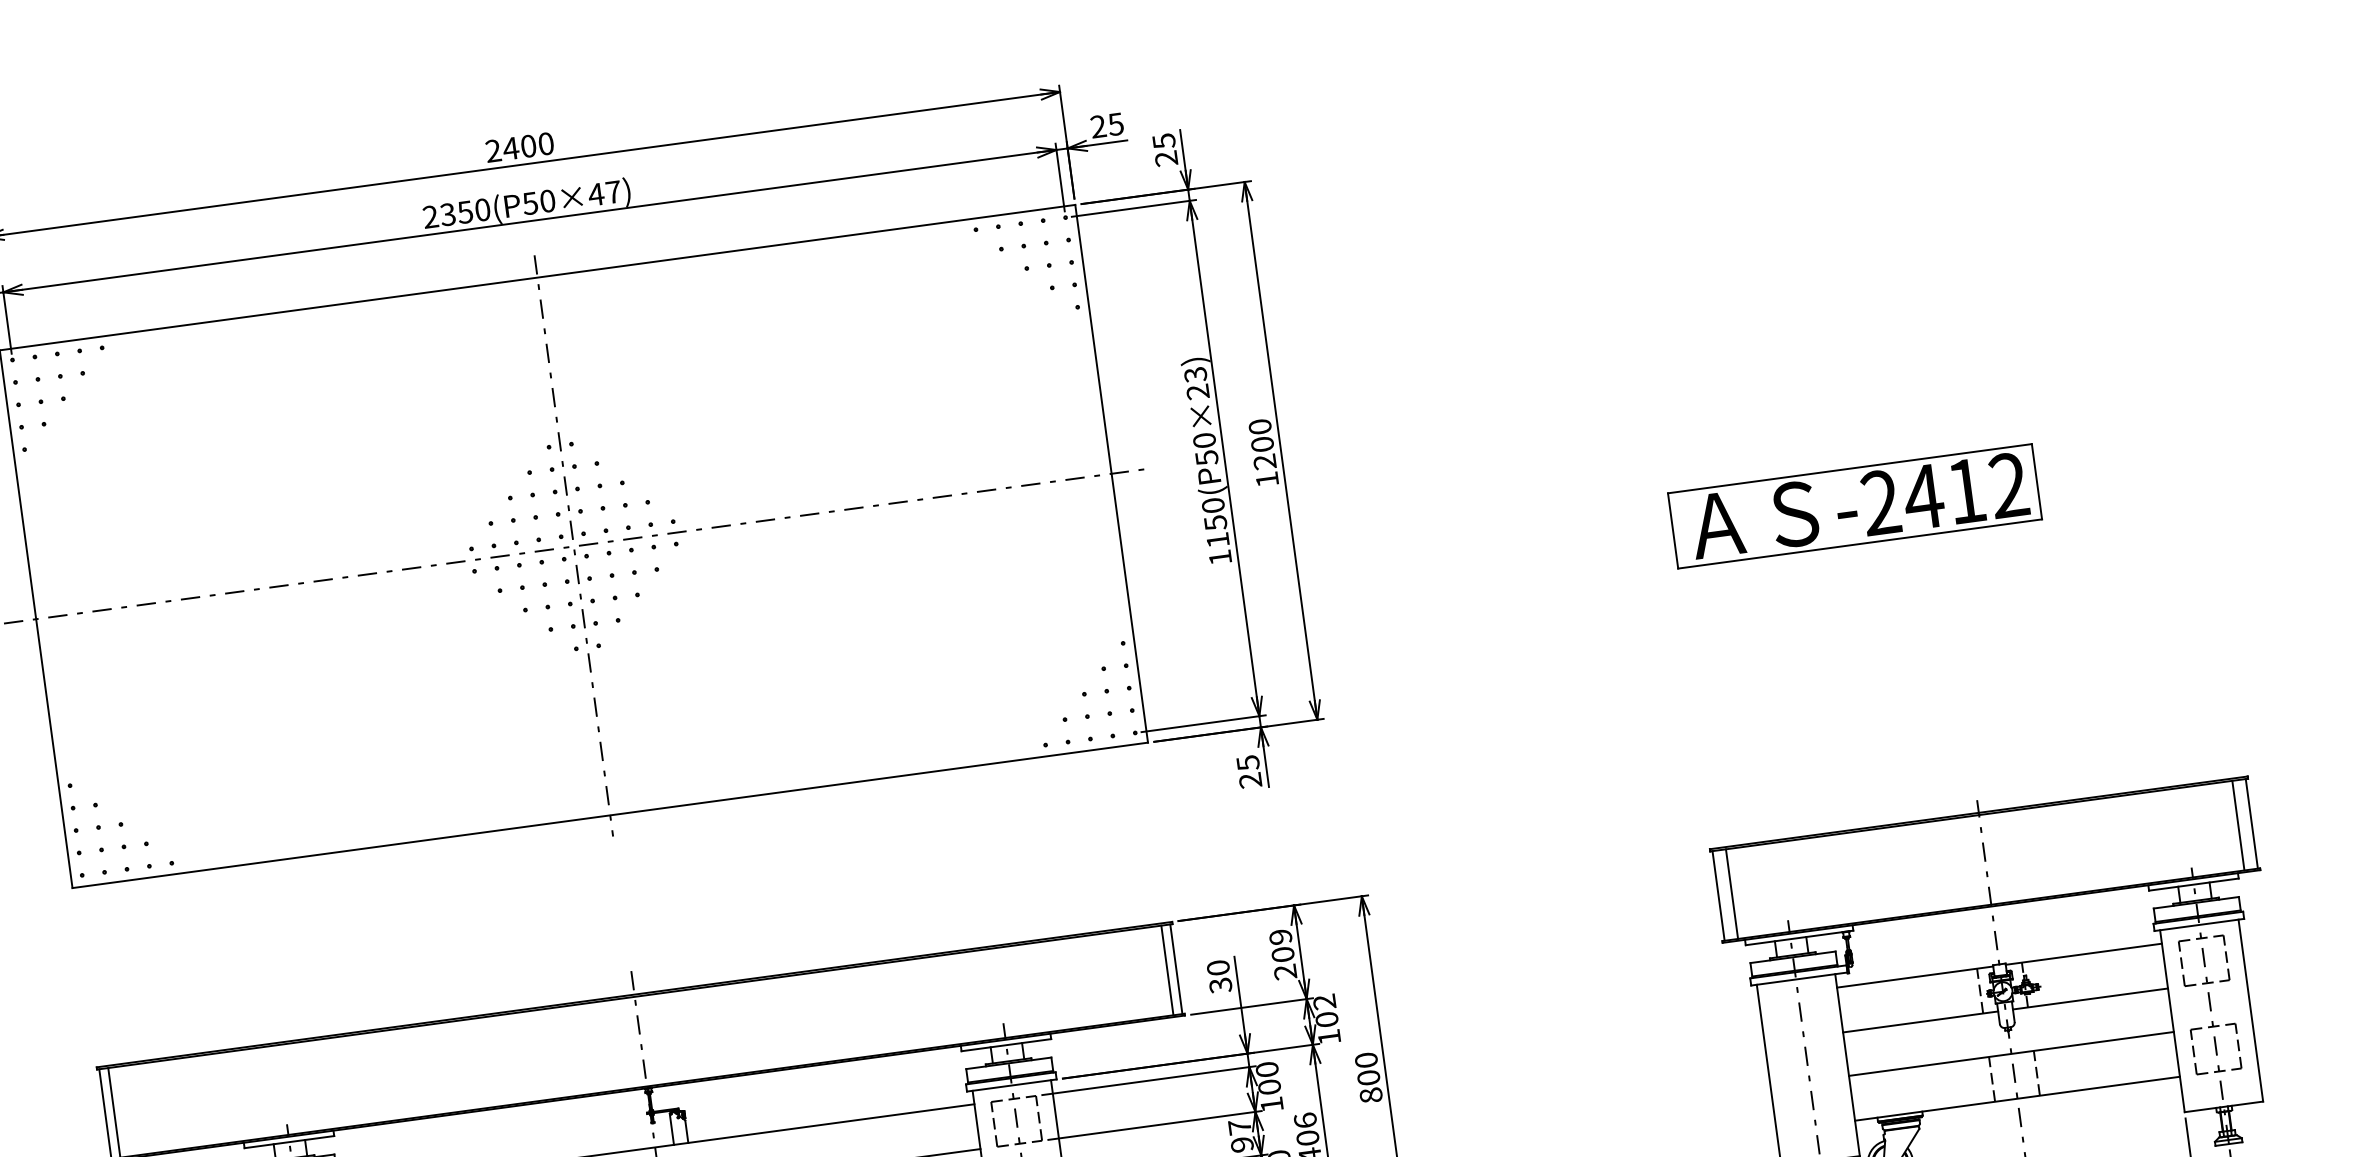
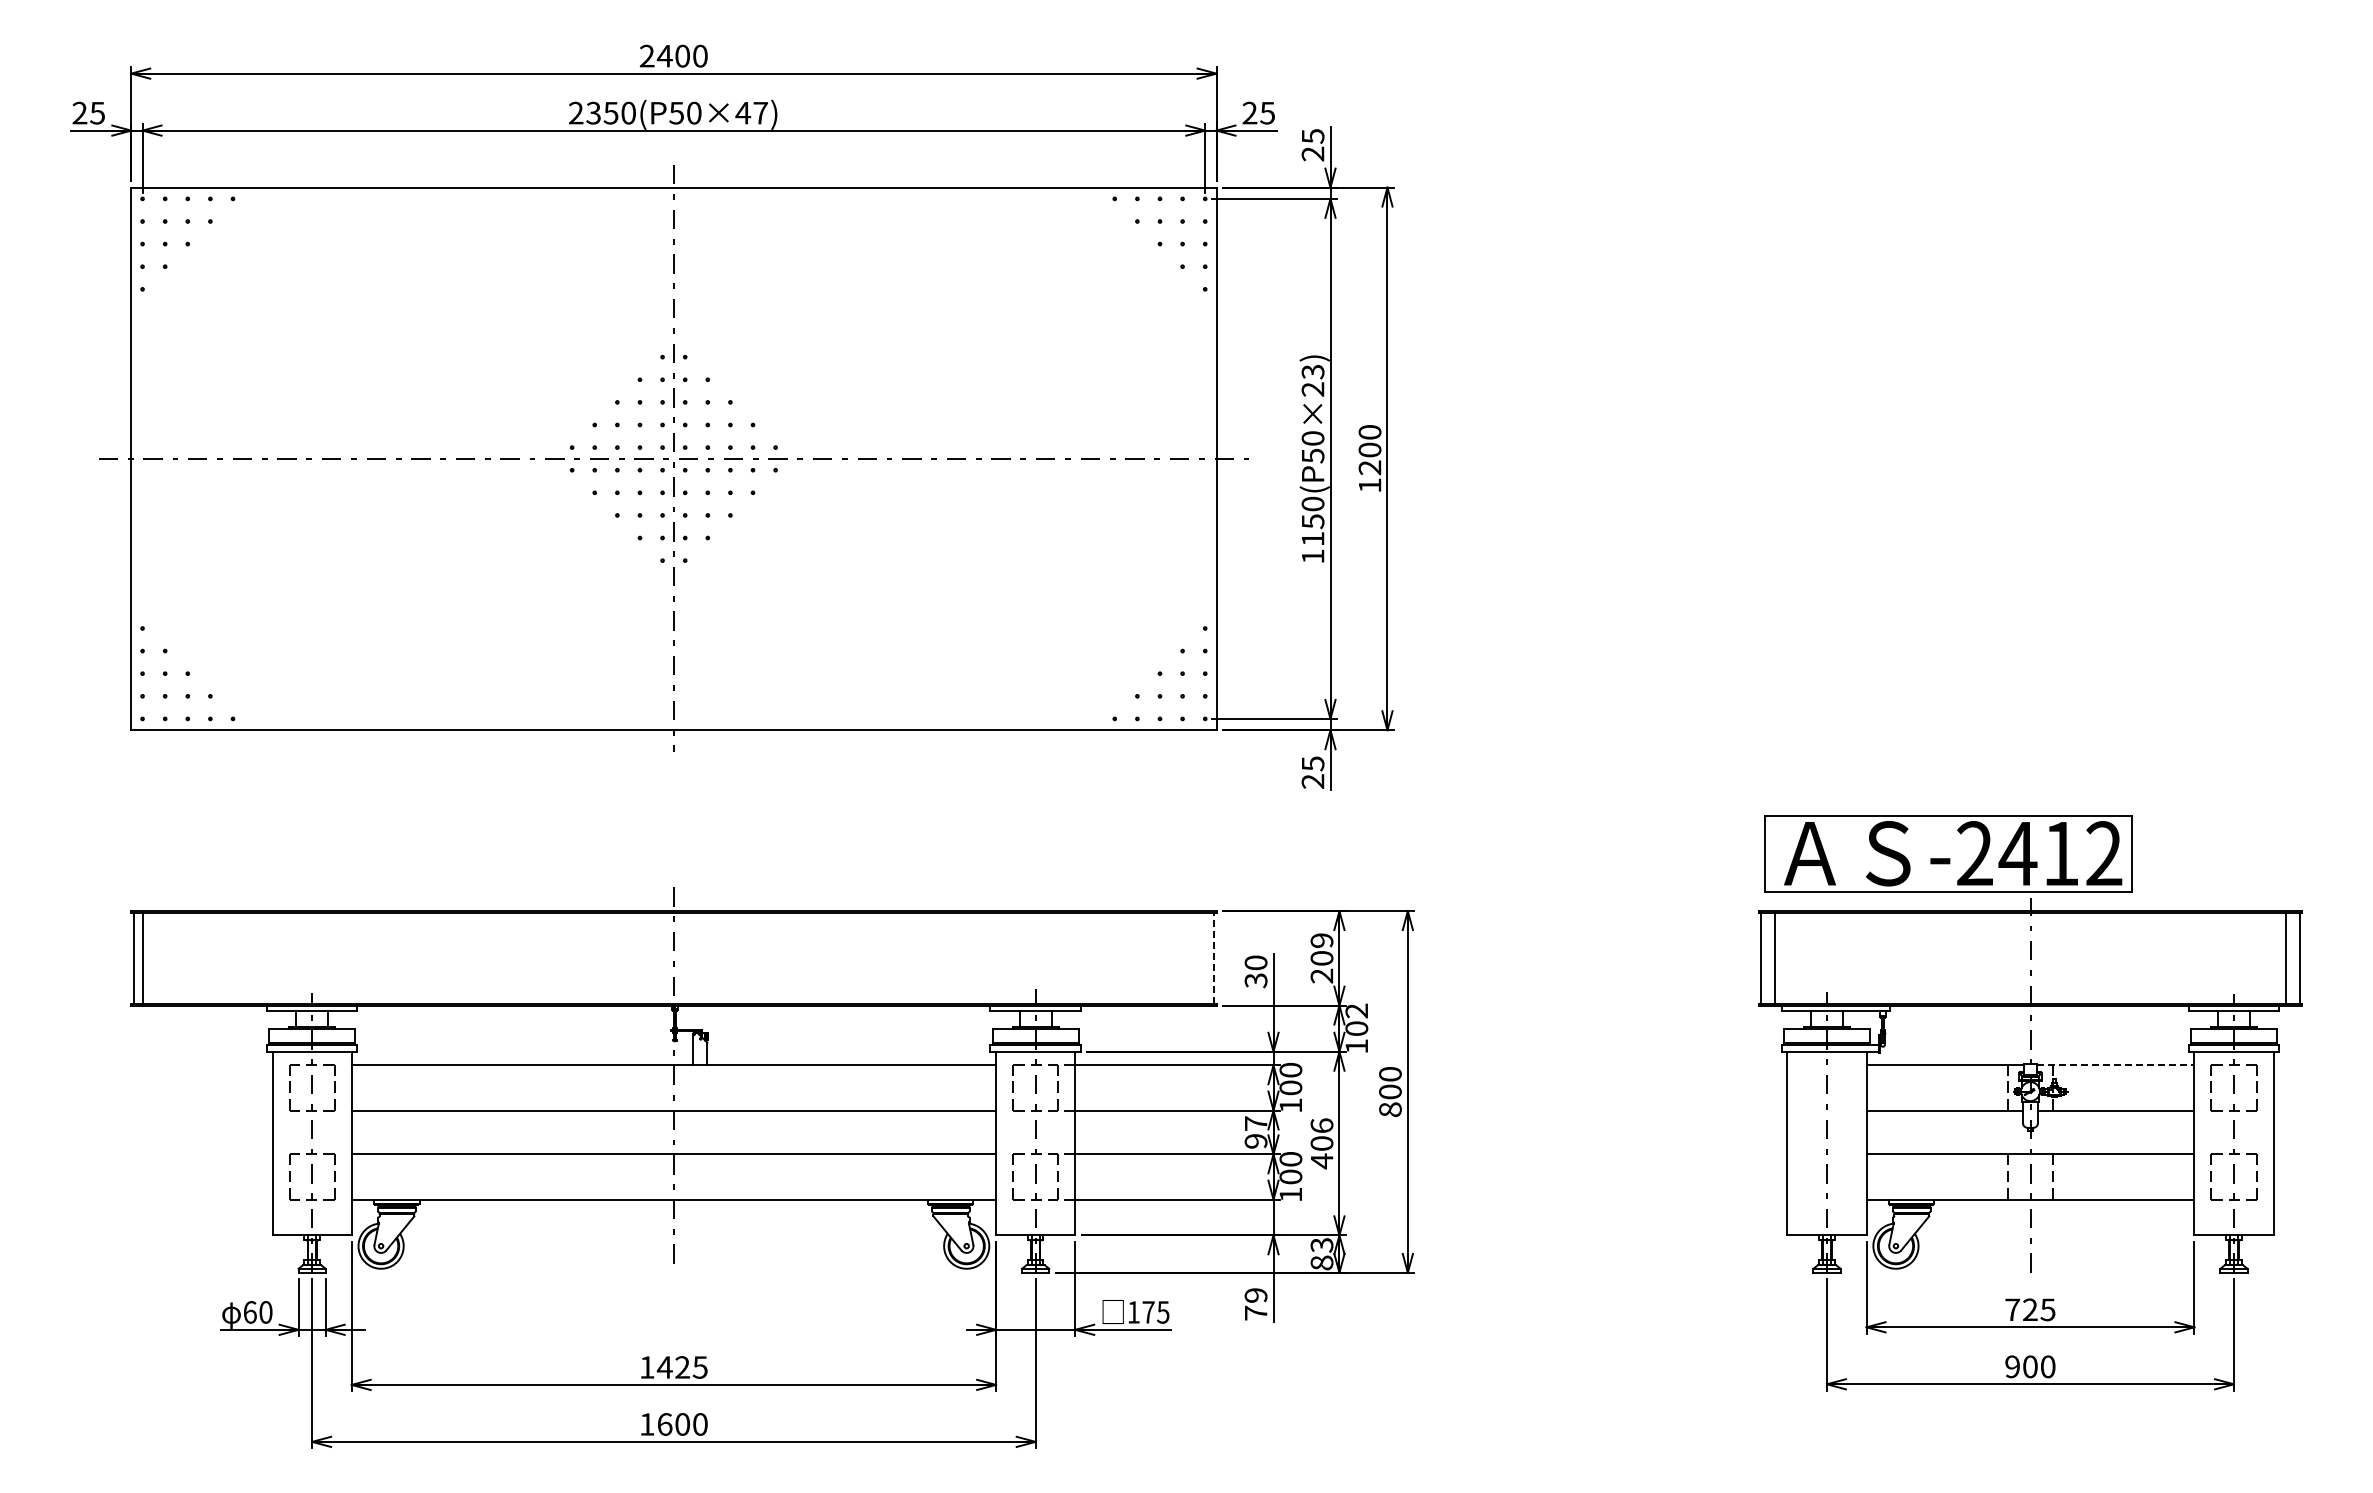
part: (1854, 506) -> (1948, 853), moved
line: (2083, 954) -> (2115, 1065), solid -> dashed
line: (1176, 969) -> (1214, 958), solid -> dashed
line: (1167, 970) -> (1205, 958), removed

